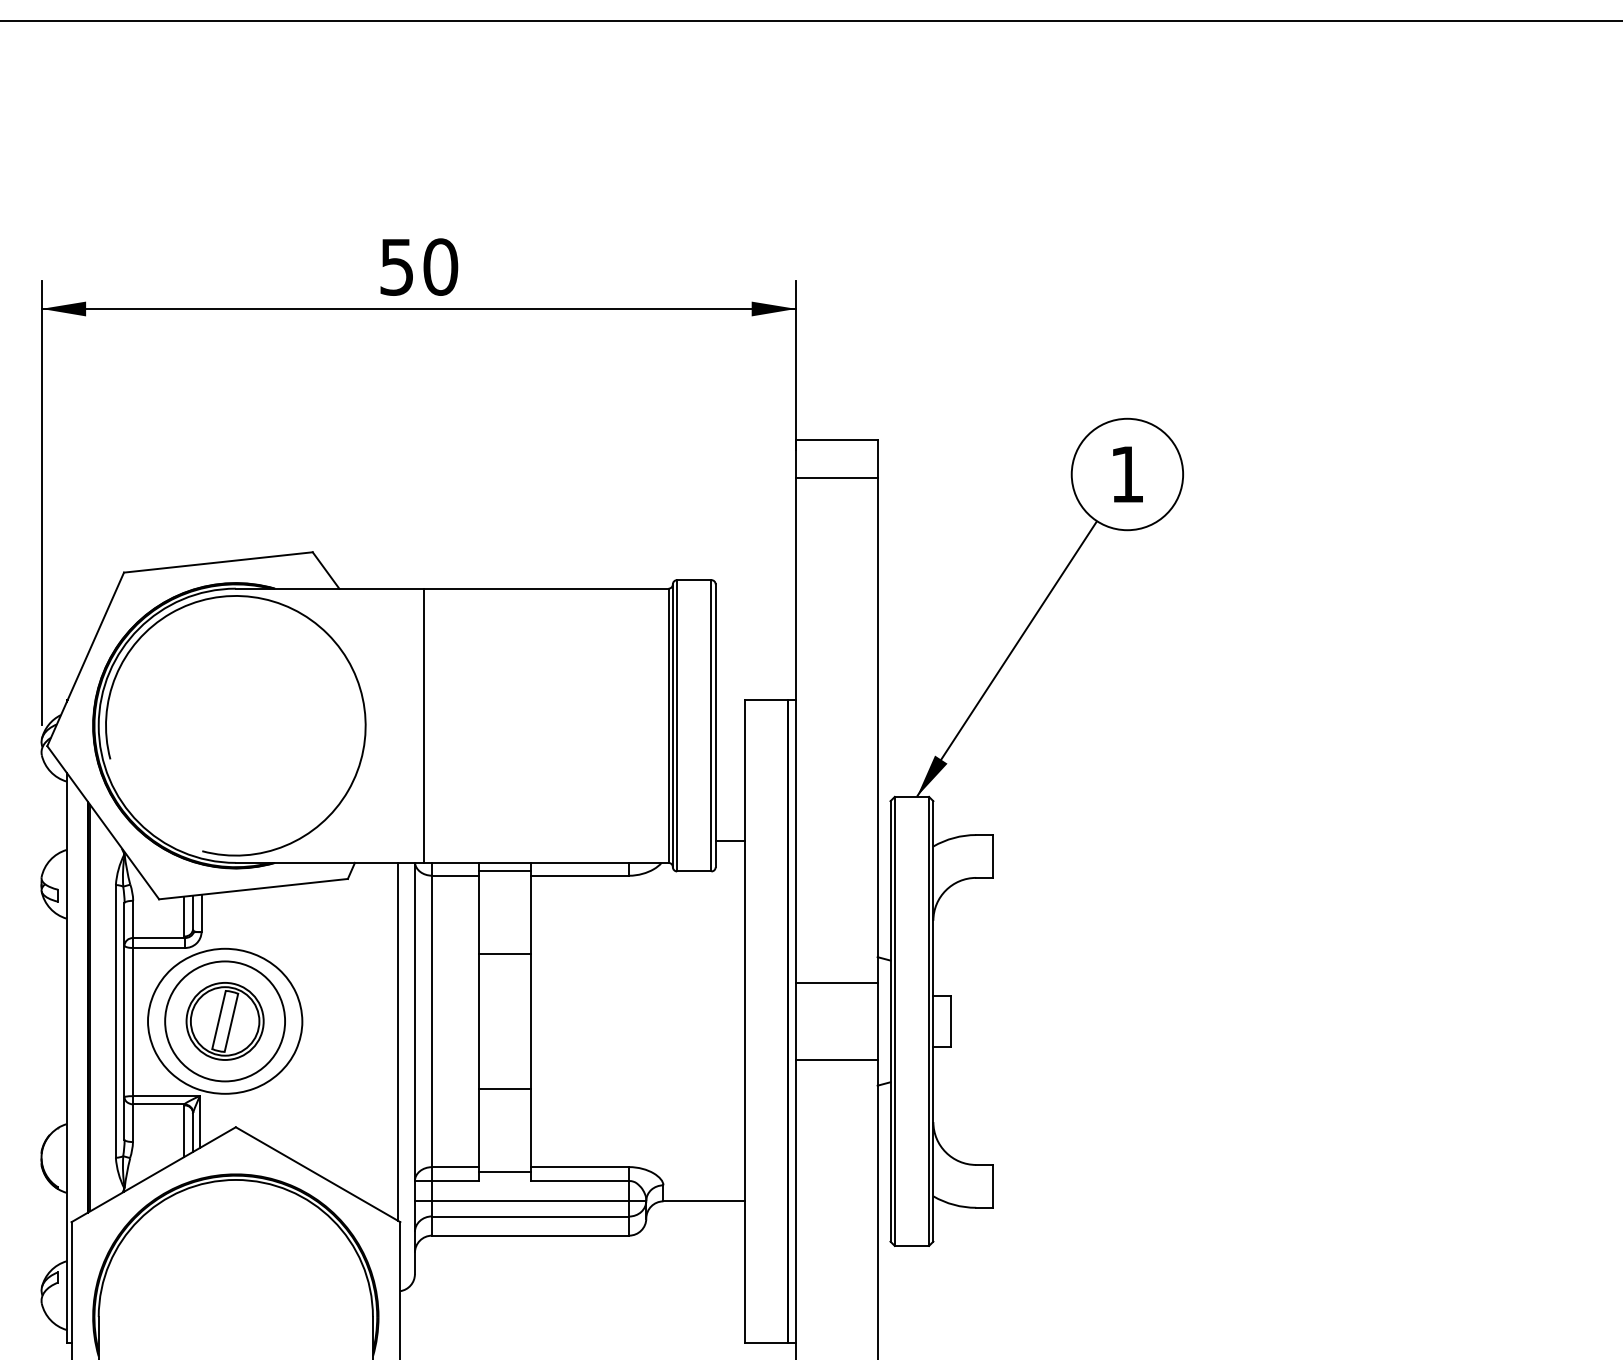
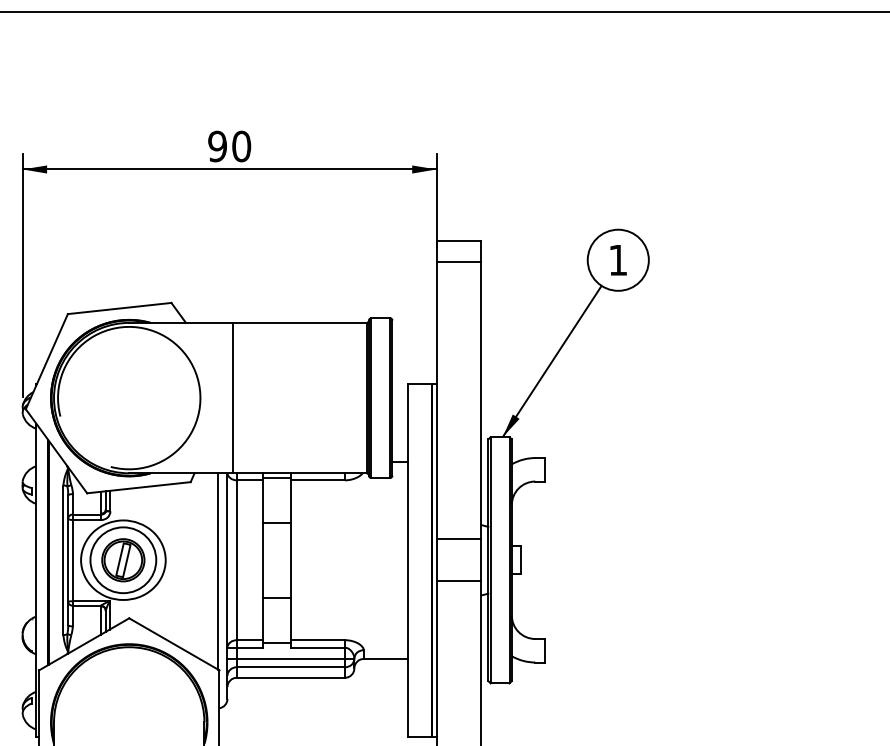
text: (396, 267) -> (217, 146), 50 -> 90

